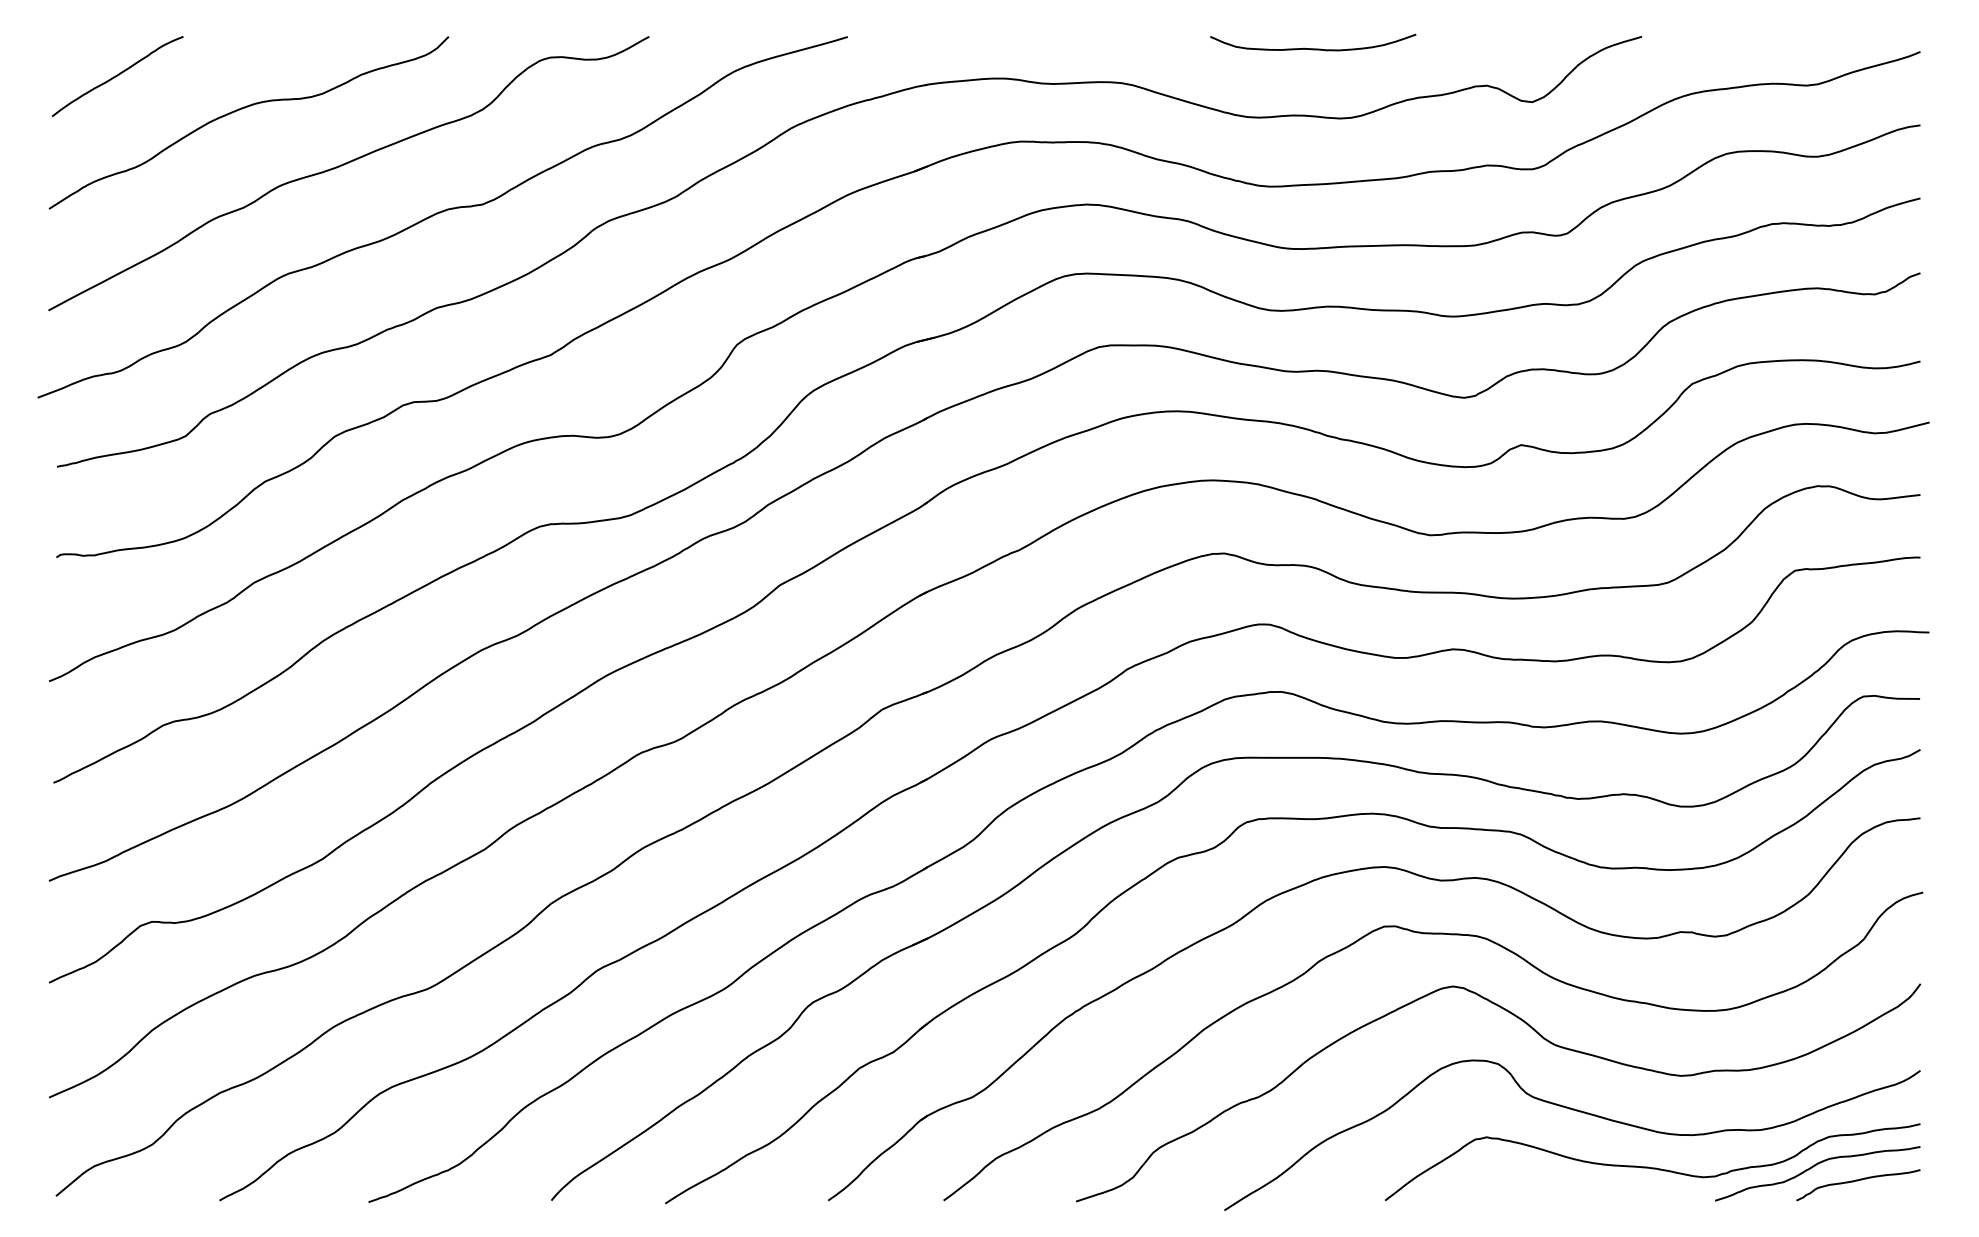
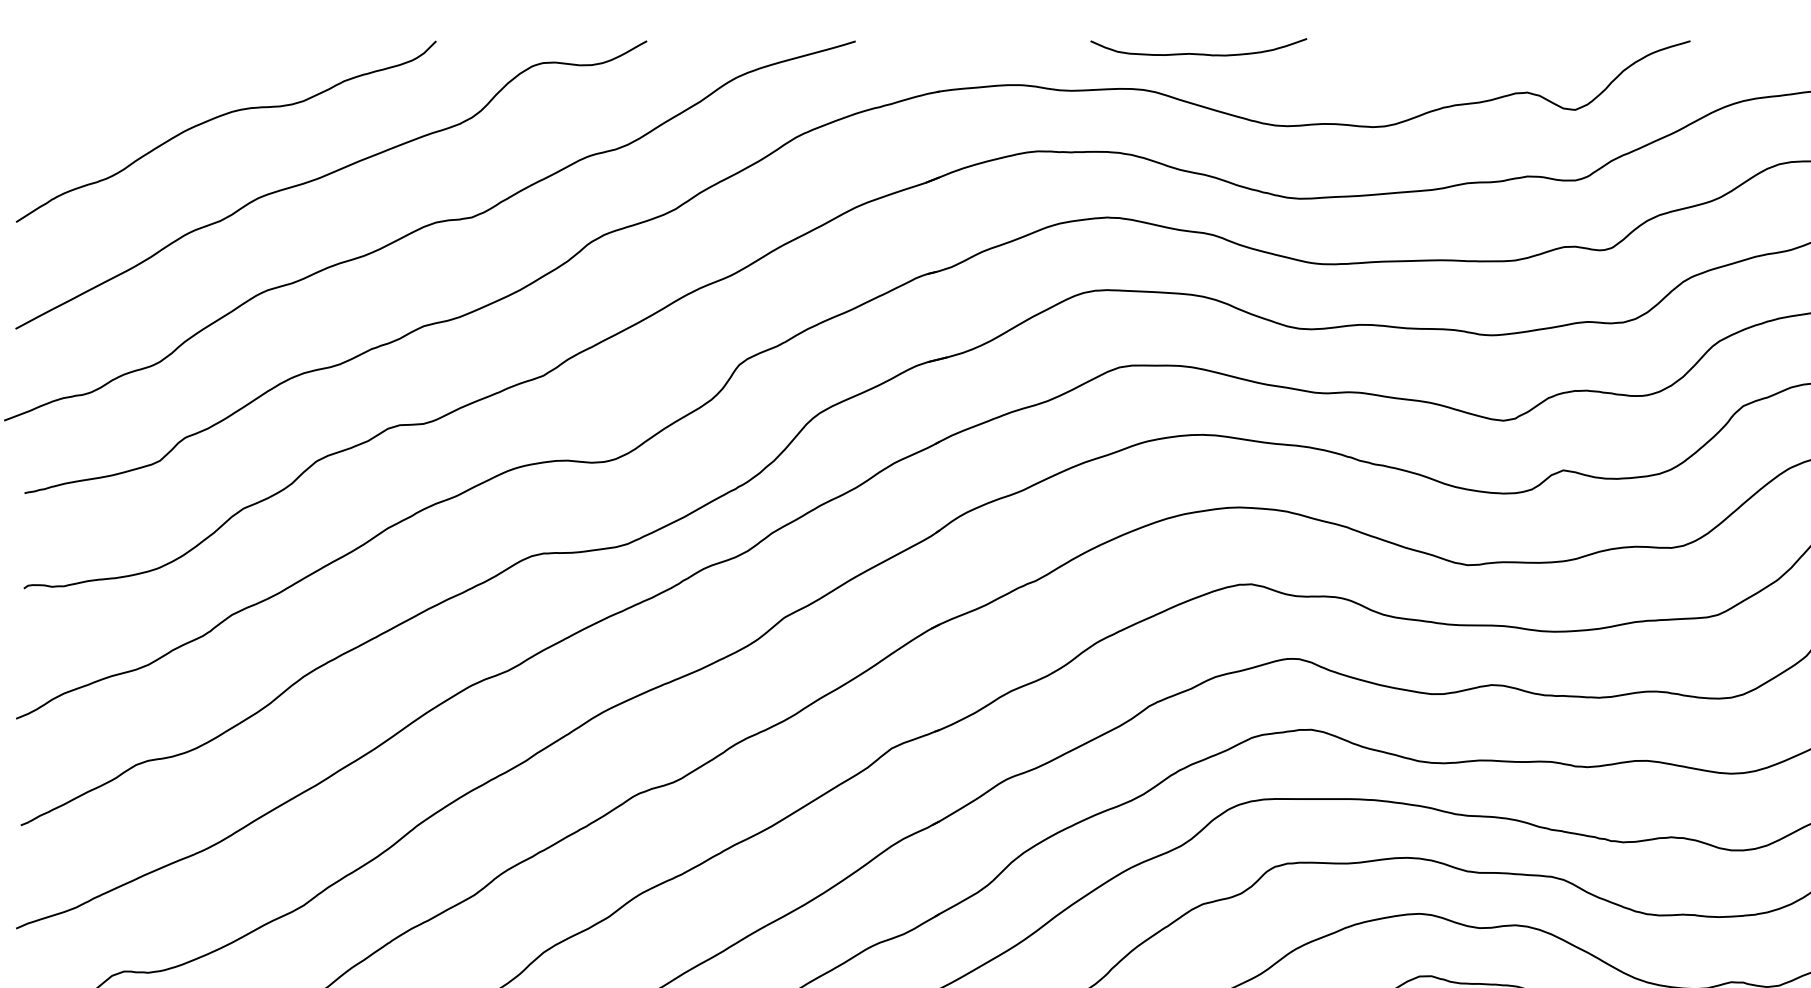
curve: (1313, 48) -> (1199, 53), moved
curve: (117, 76) -> (88, 82), removed

